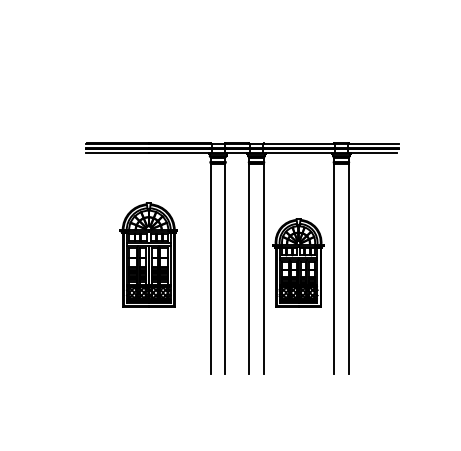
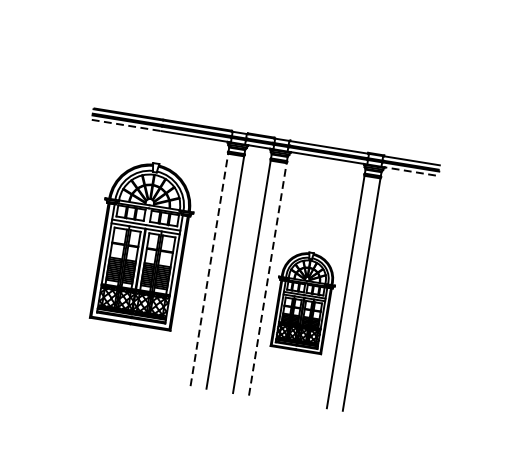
line: (117, 153) -> (126, 125), solid -> dashed
line: (373, 153) -> (409, 171), solid -> dashed
part: (148, 254) -> (143, 242), size x1.4
part: (298, 262) -> (303, 300), moved
line: (210, 268) -> (209, 269), solid -> dashed
line: (263, 268) -> (267, 278), solid -> dashed

